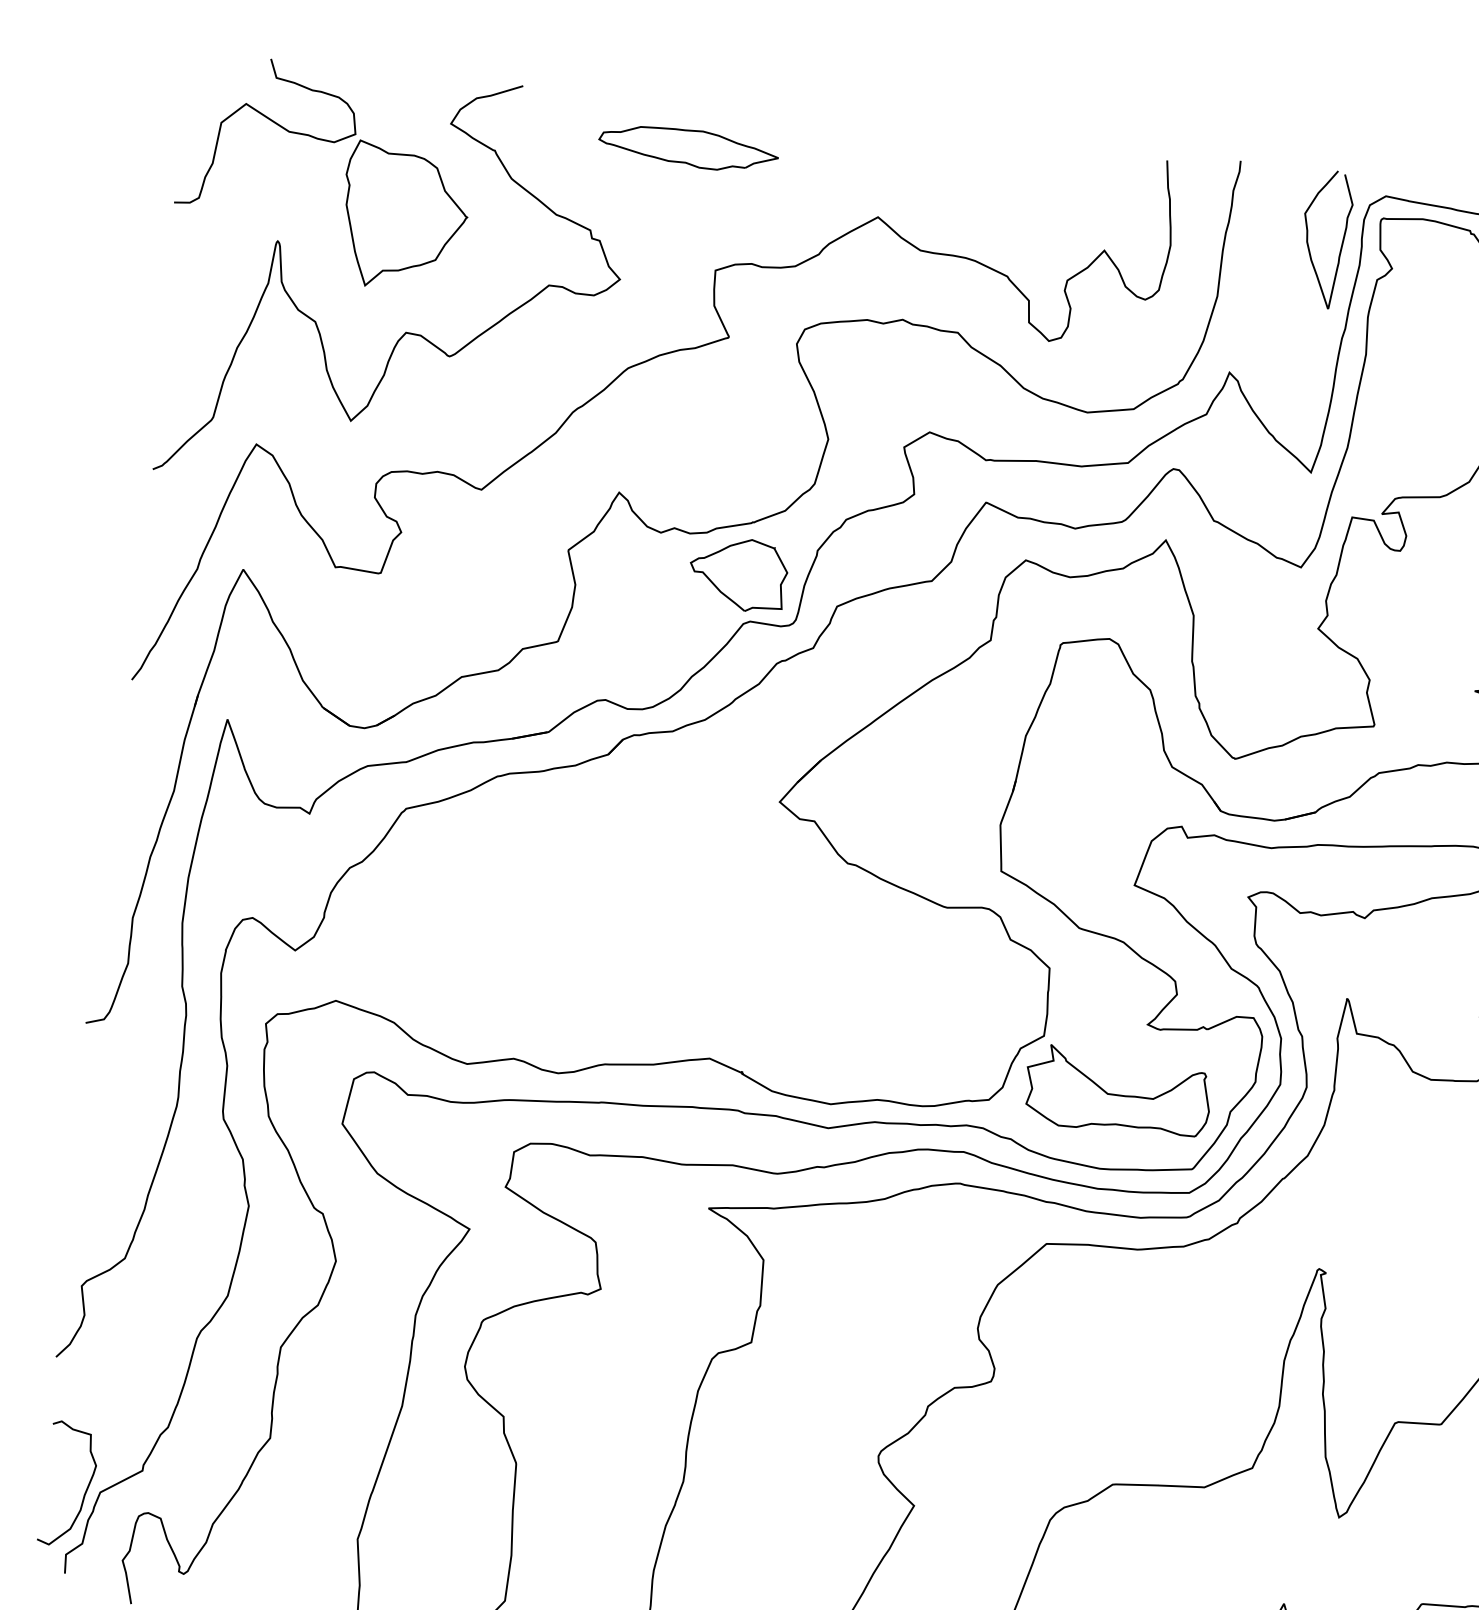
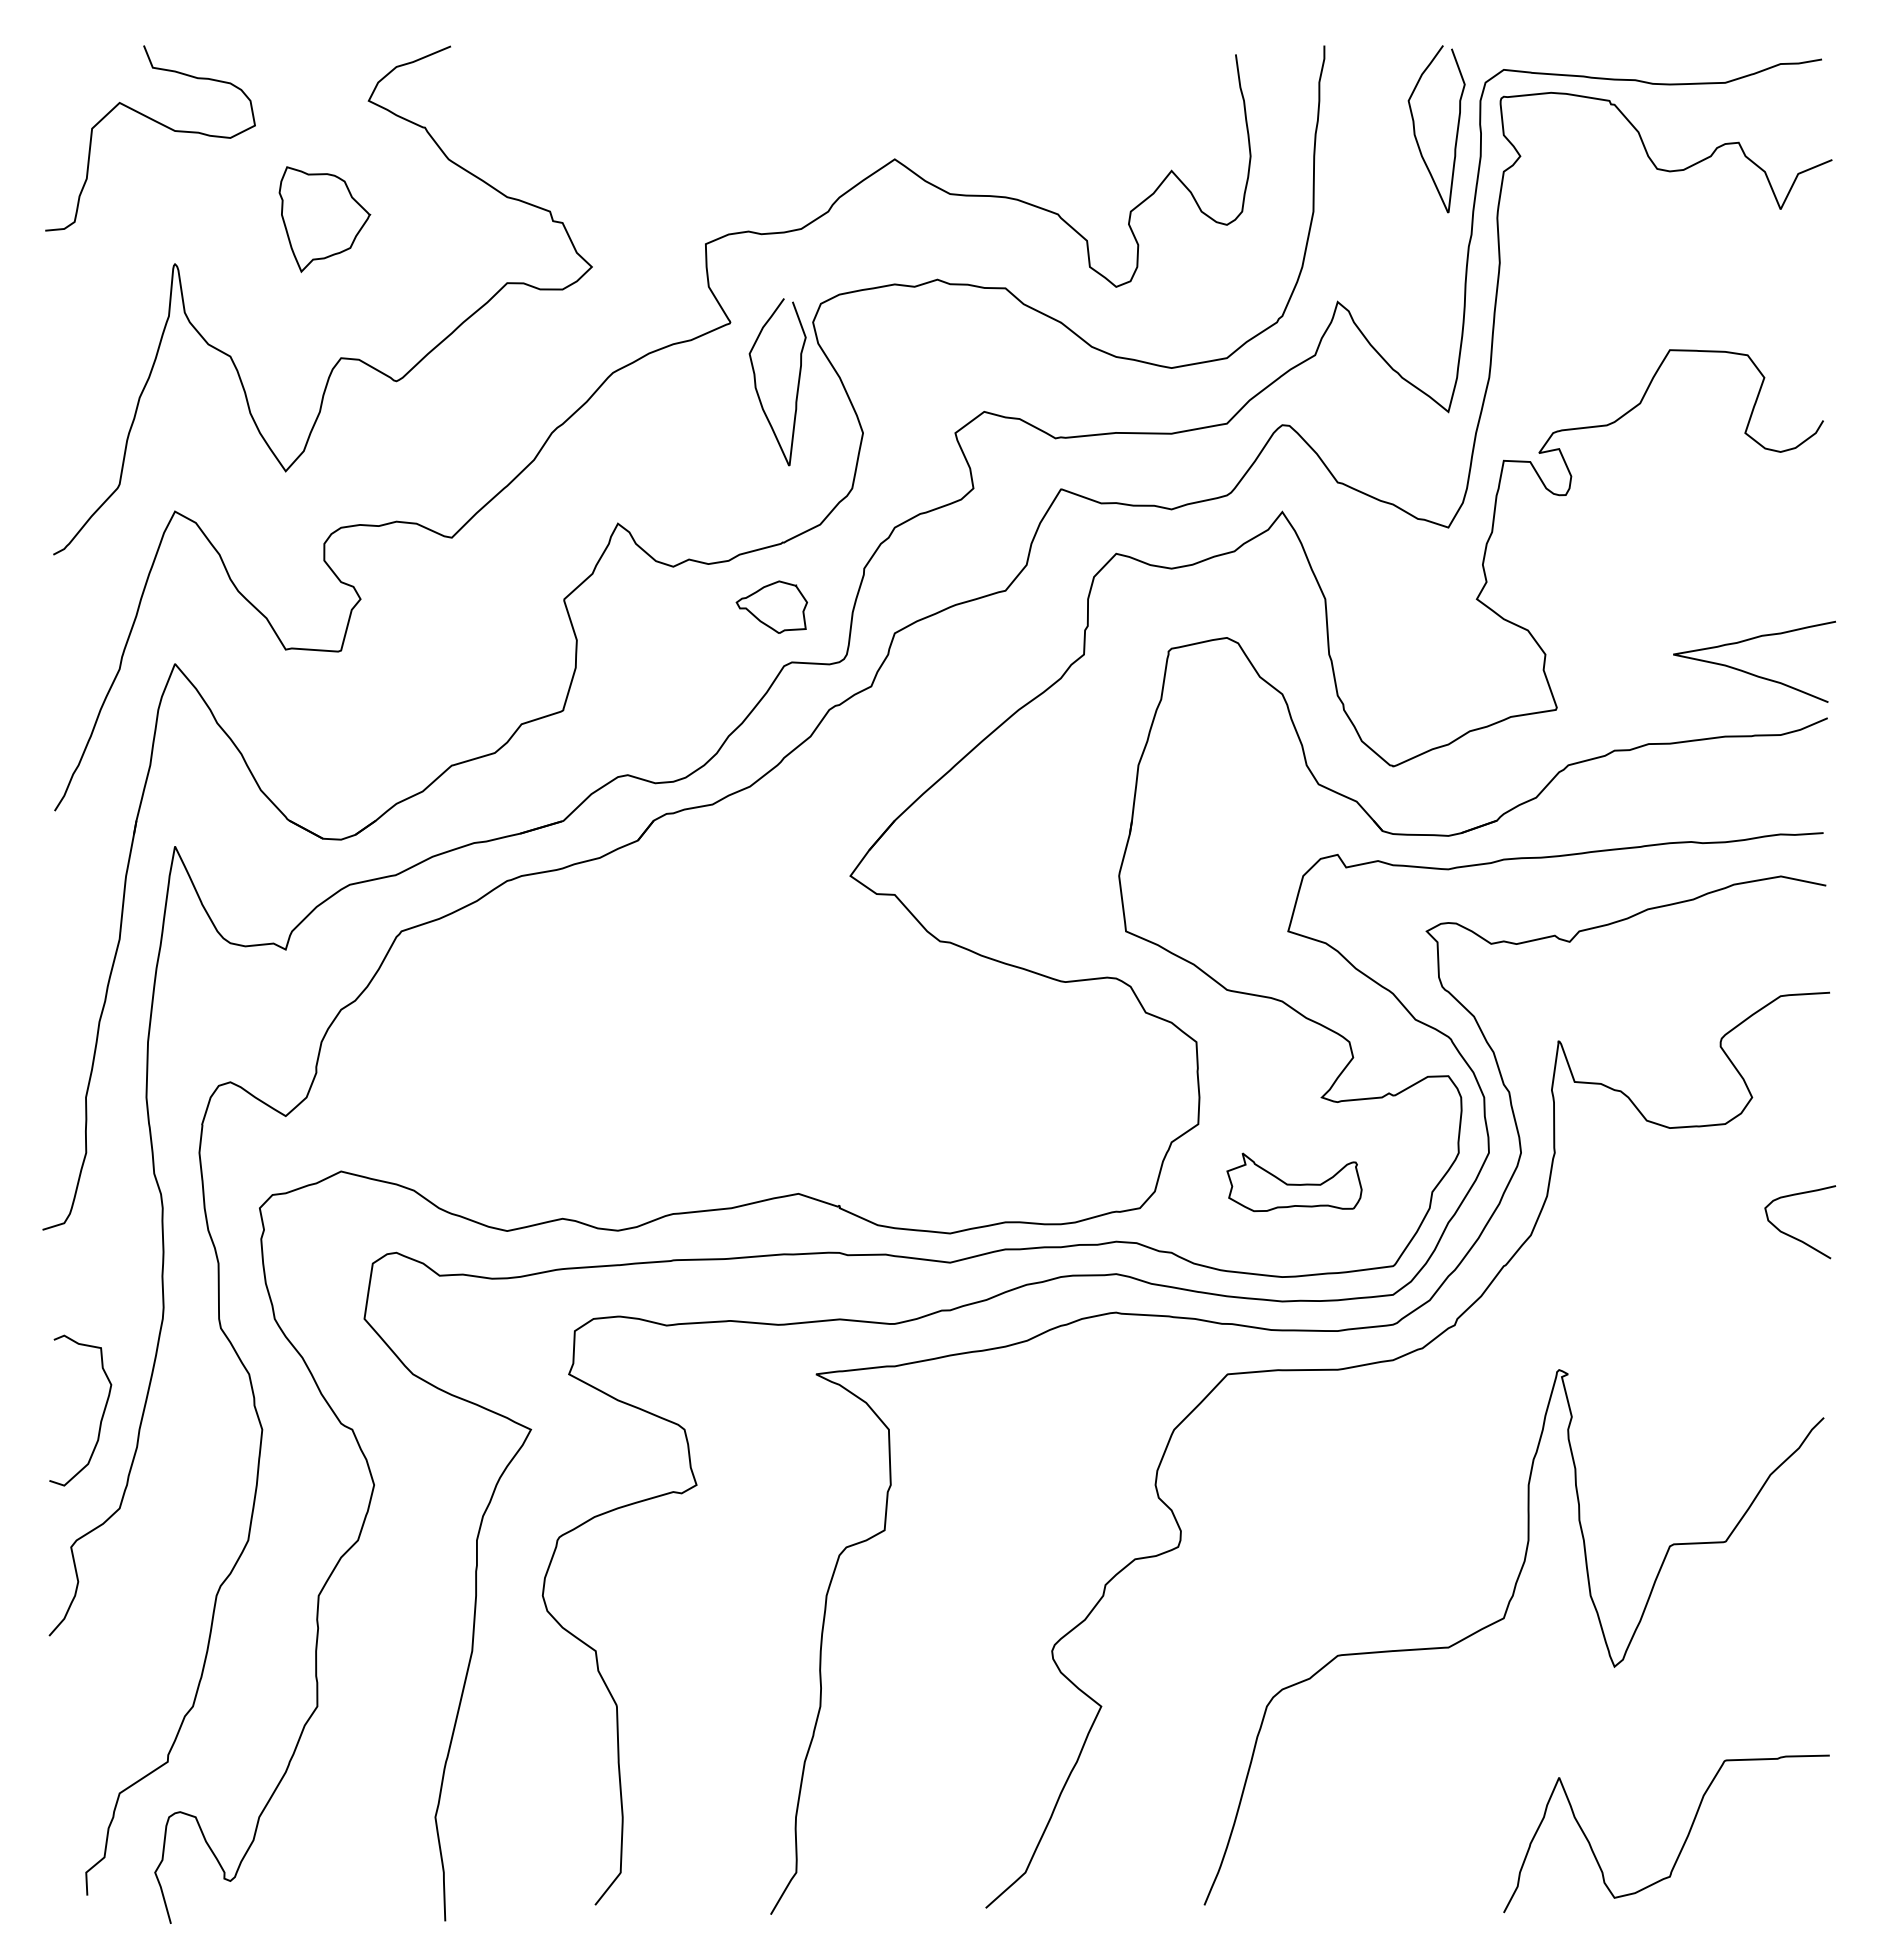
part: (688, 148) -> (657, 100), removed
part: (404, 217) -> (324, 219), size x0.6
curve: (778, 392) -> (797, 383), added
part: (738, 574) -> (771, 607), size x0.6
part: (1118, 1092) -> (1294, 1182), size x0.6
curve: (85, 1490) -> (101, 1416), moved

